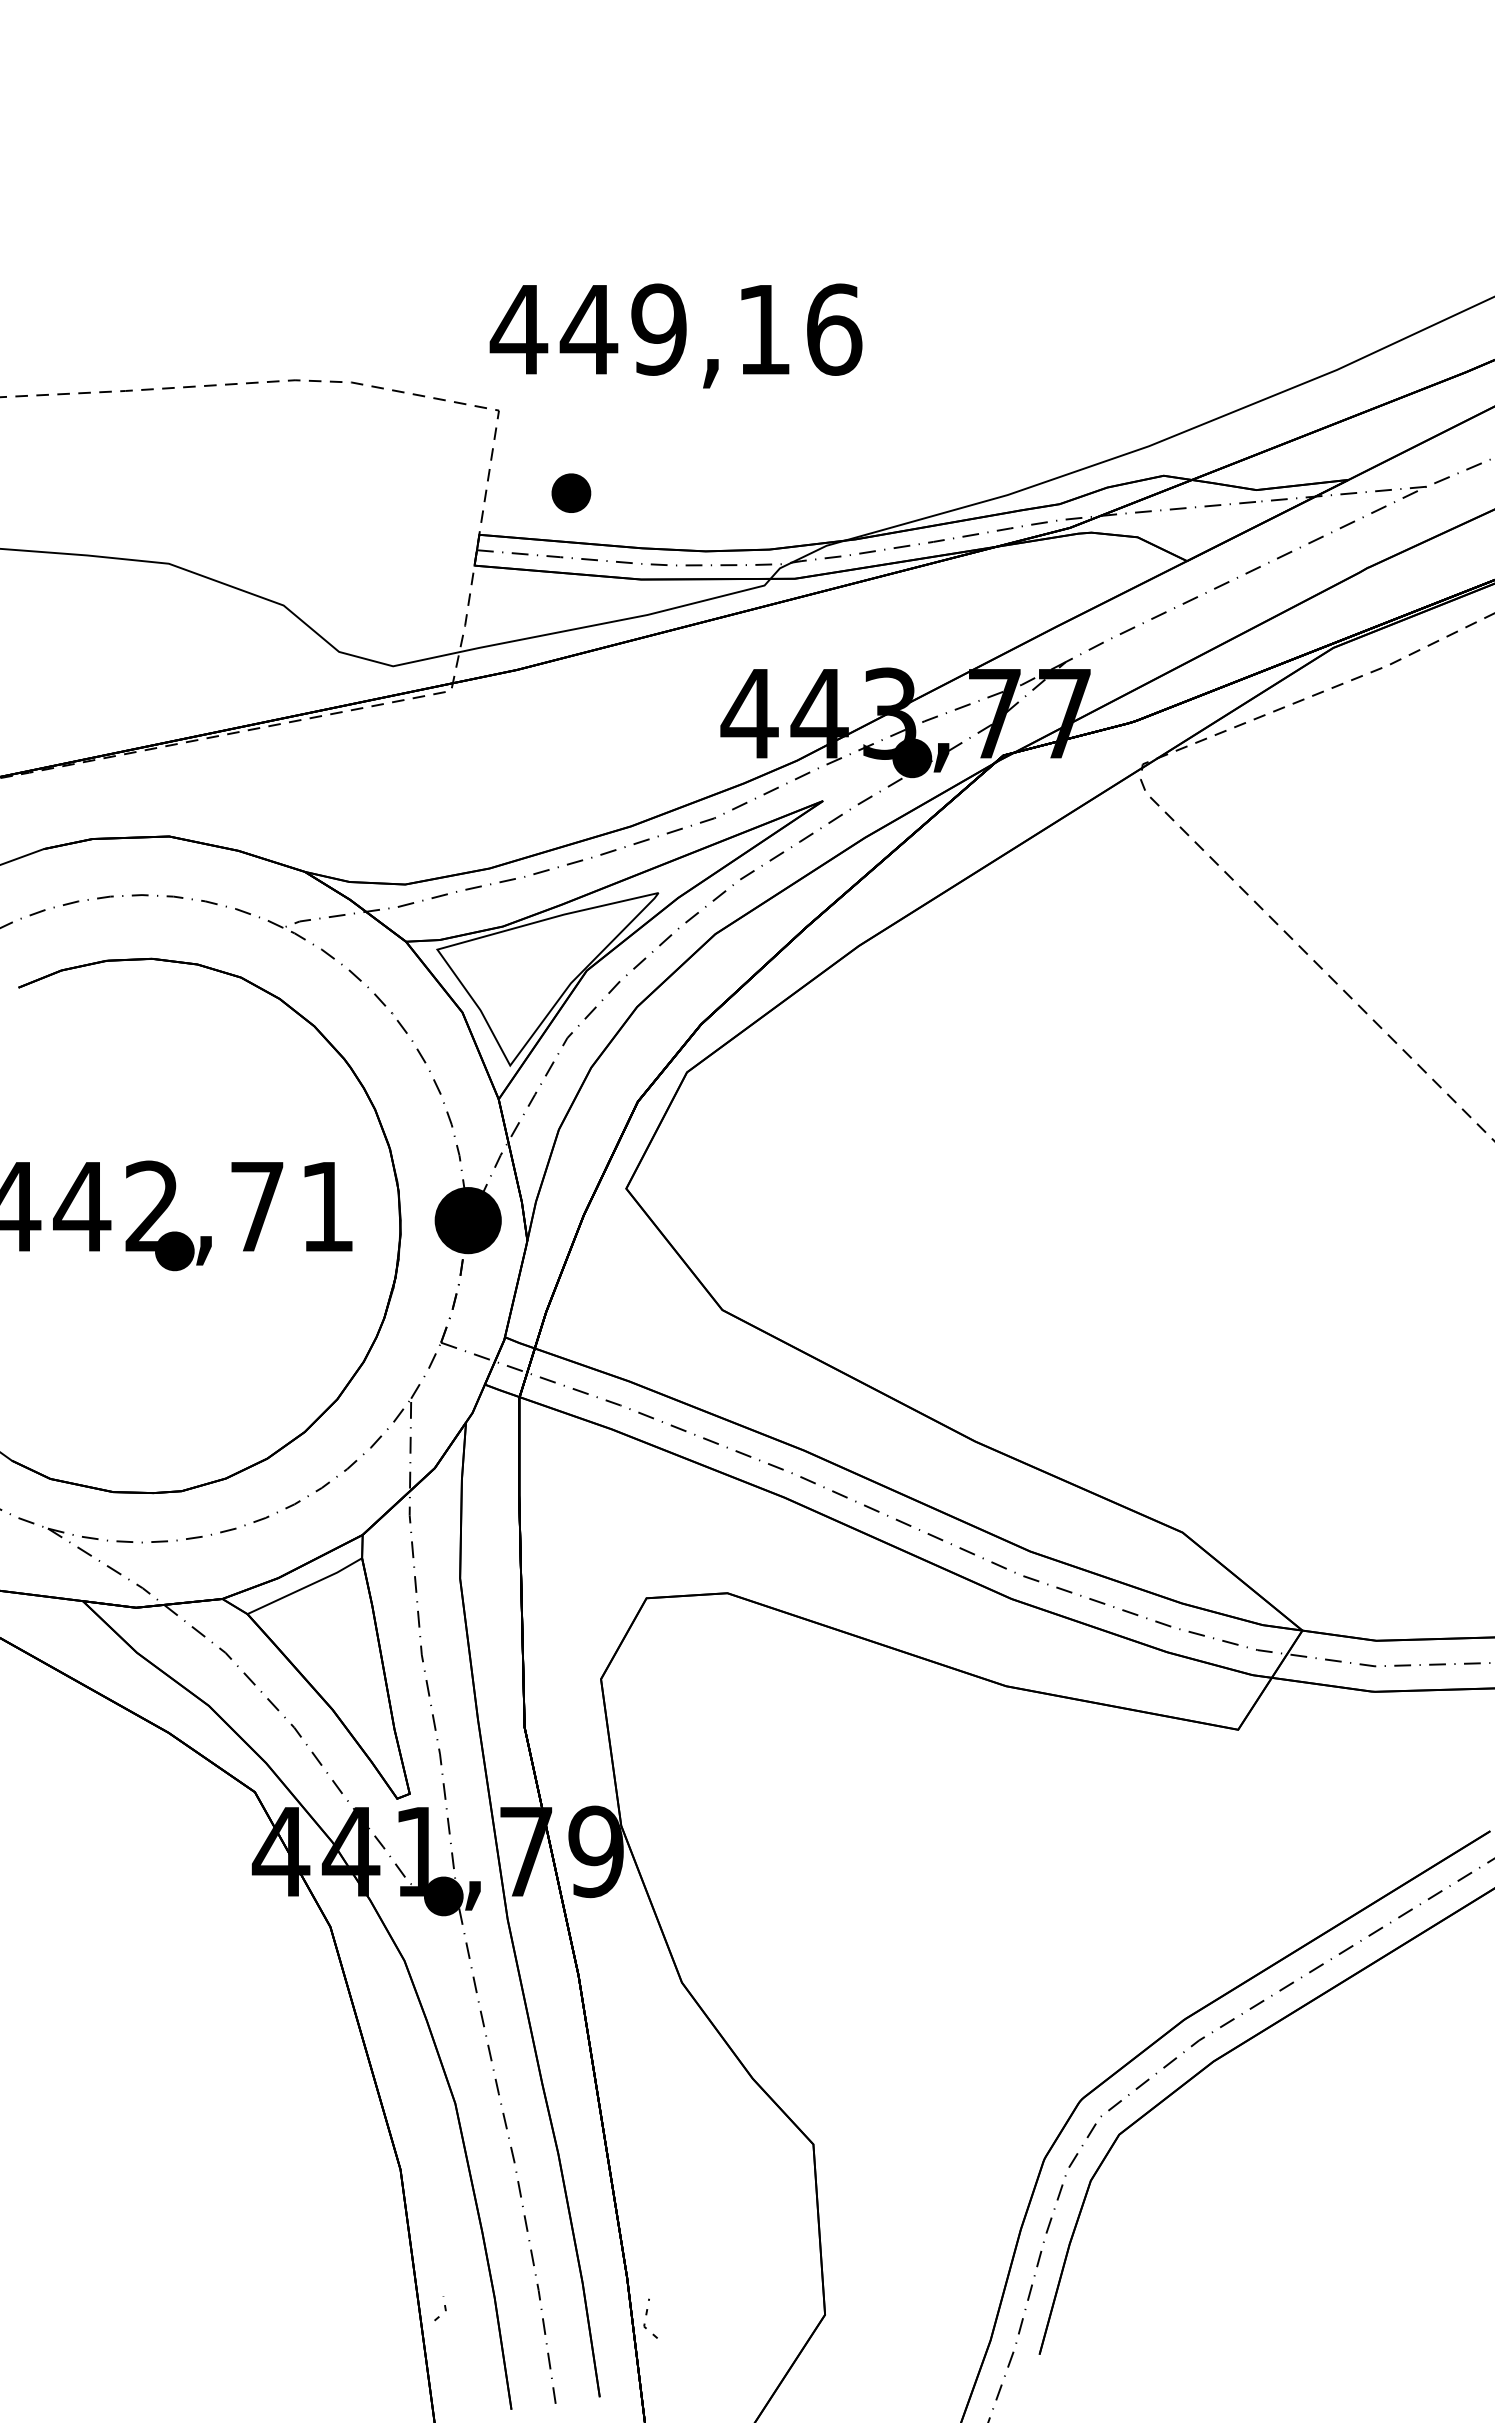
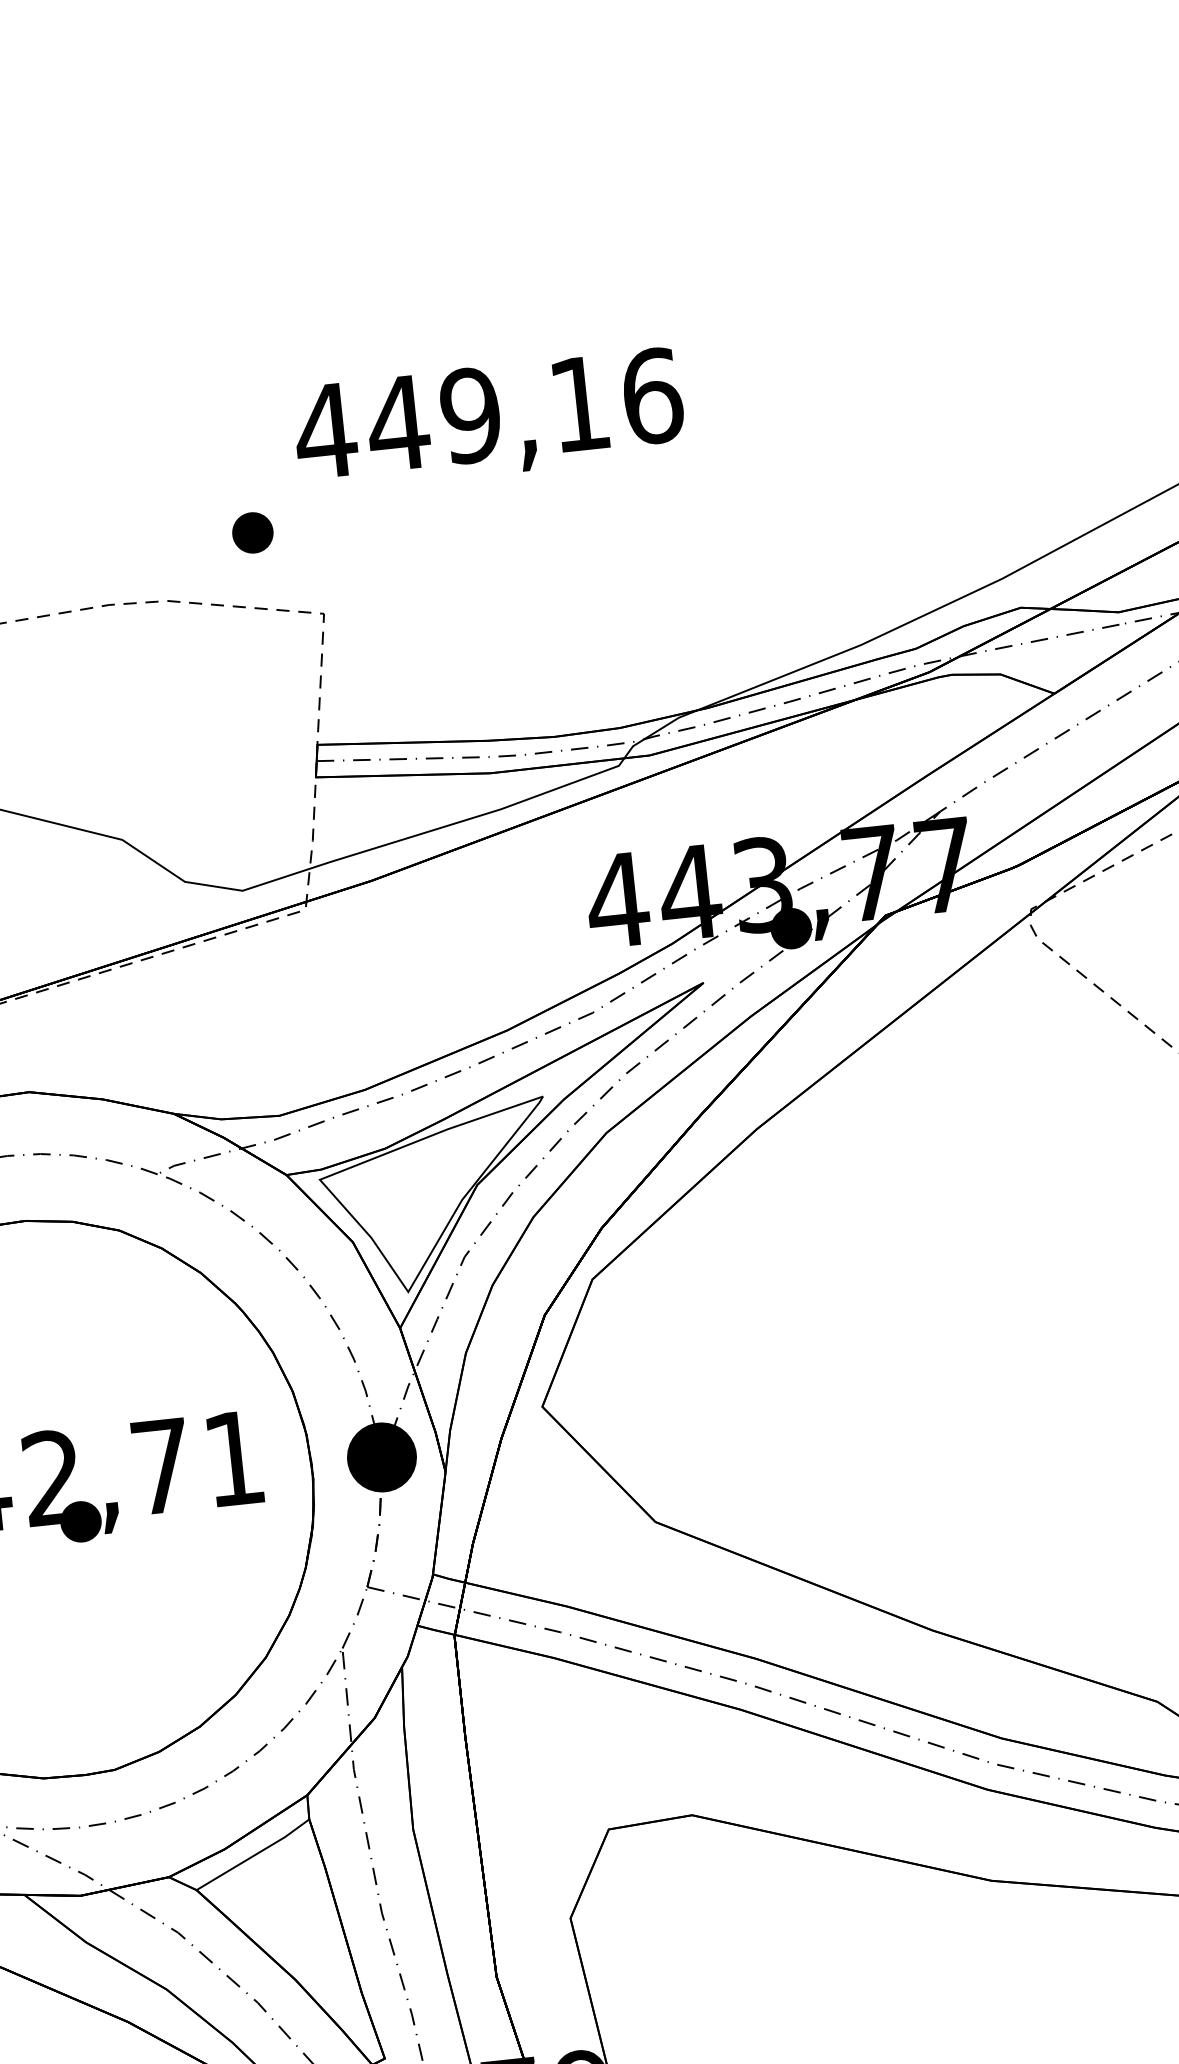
text: (675, 335) -> (488, 419), moved
part: (571, 492) -> (252, 532), moved

